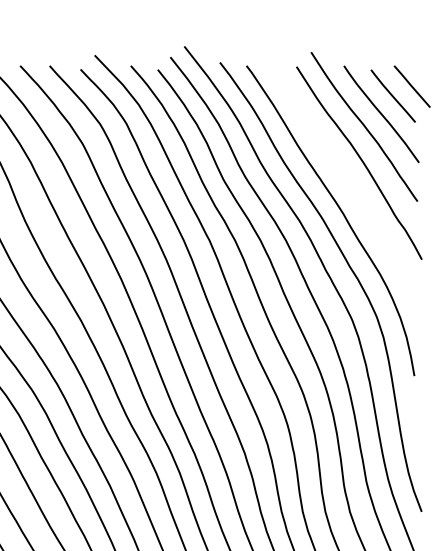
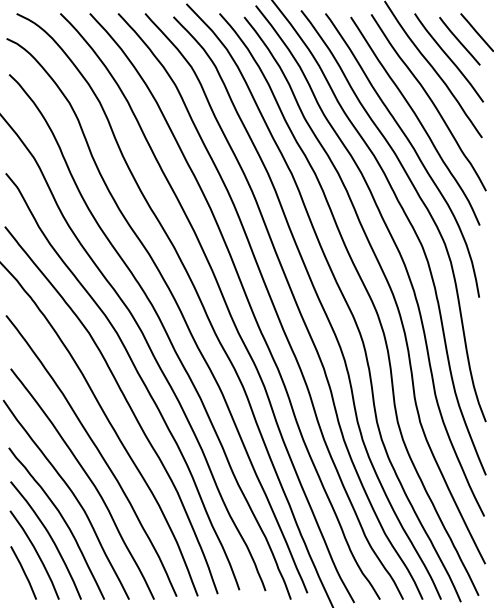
curve: (345, 180) -> (416, 118), added

